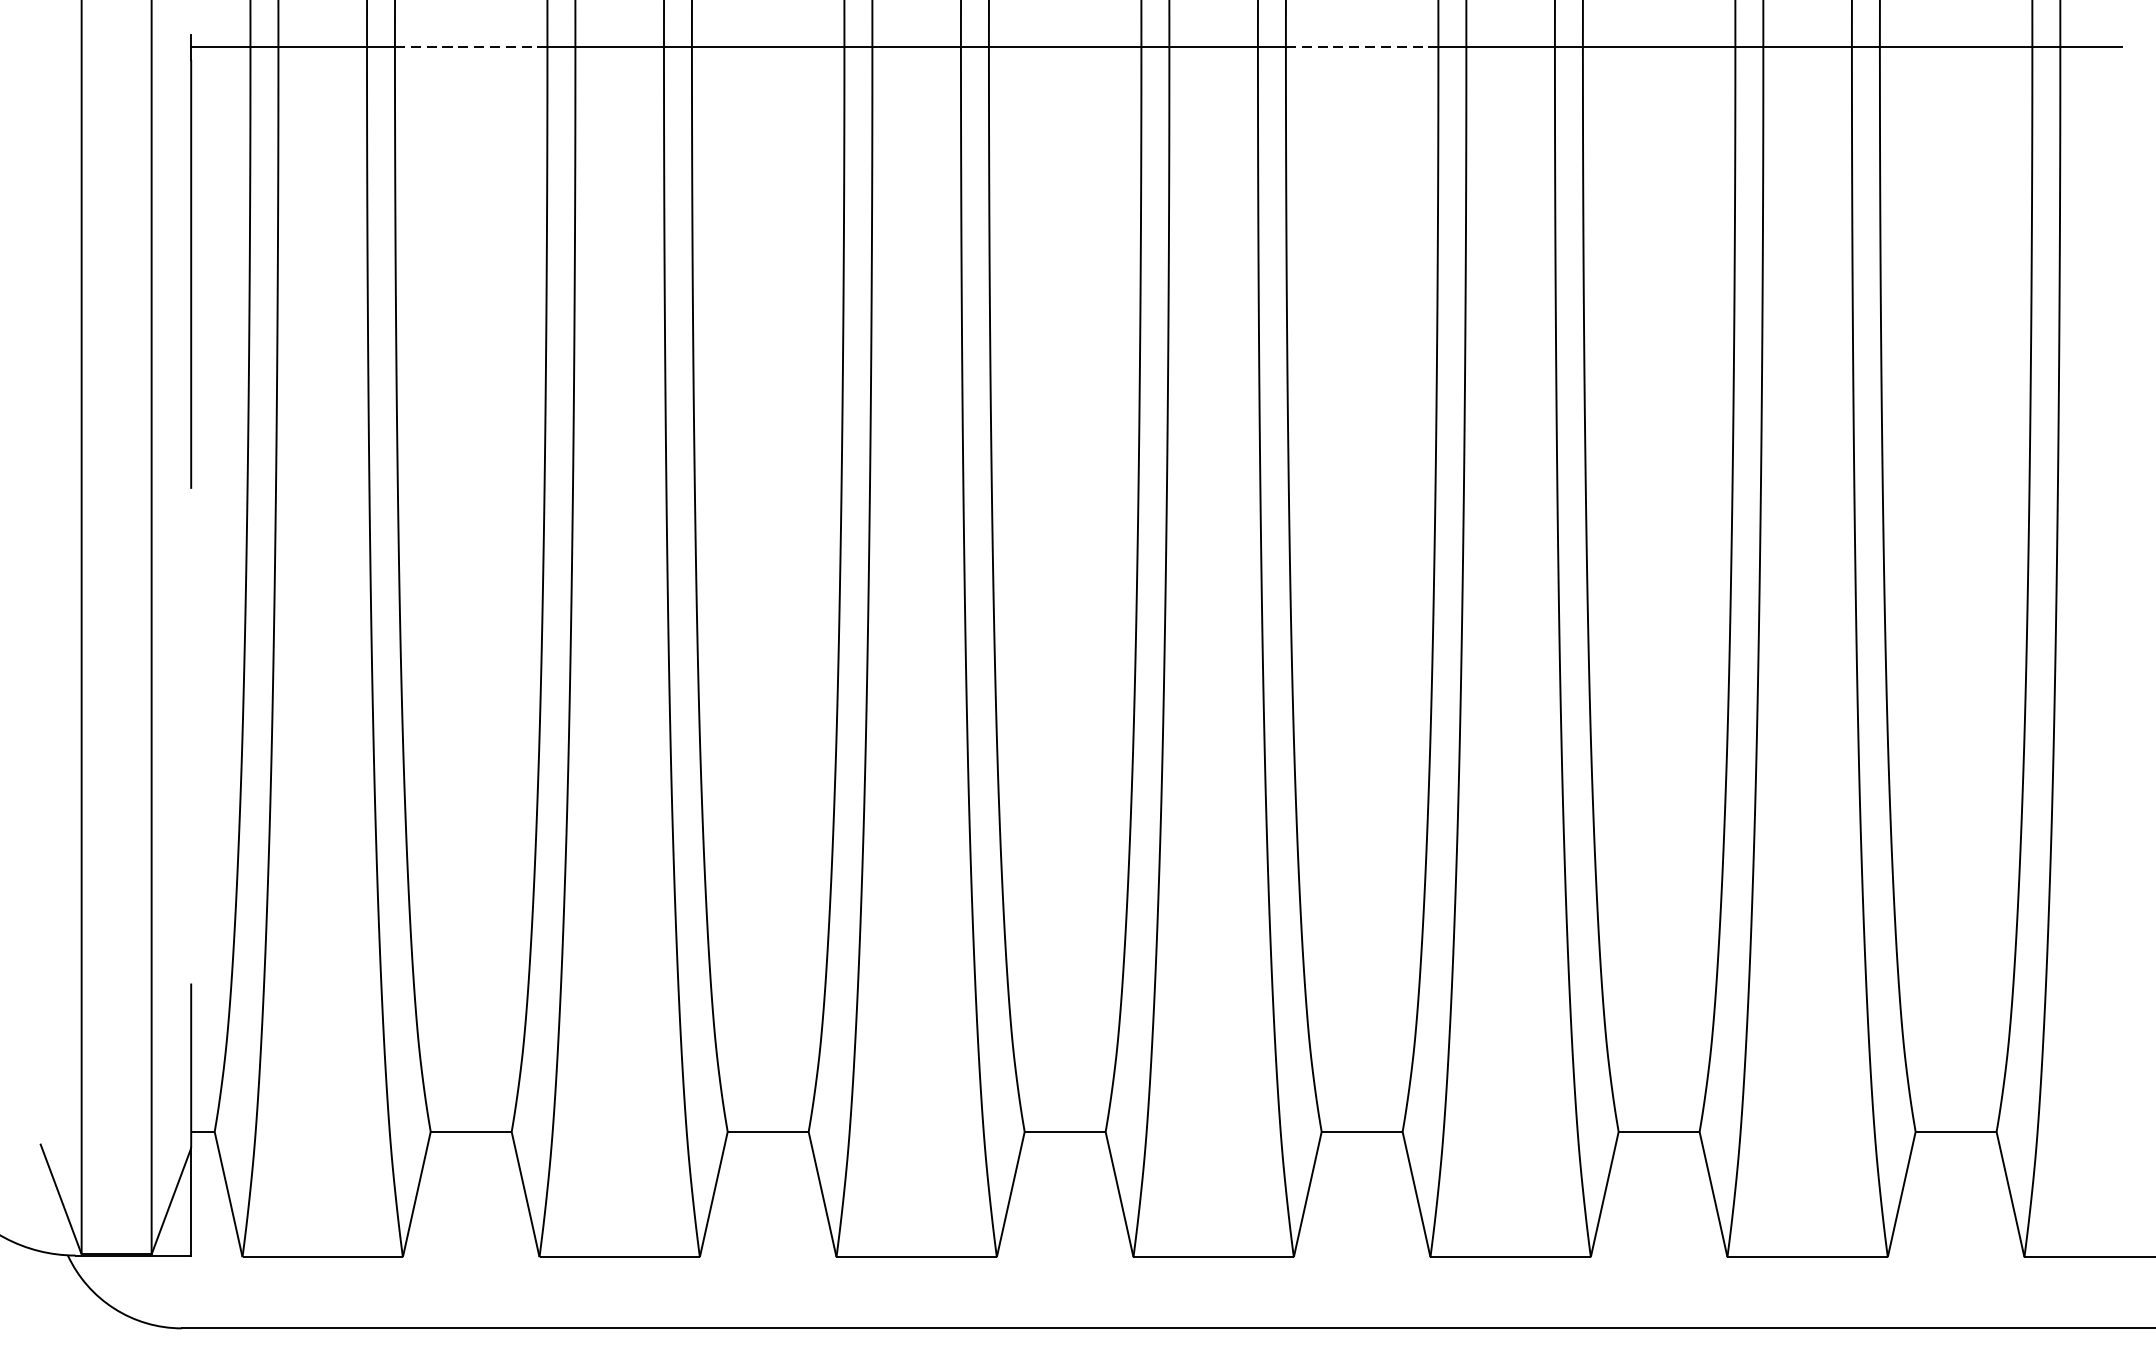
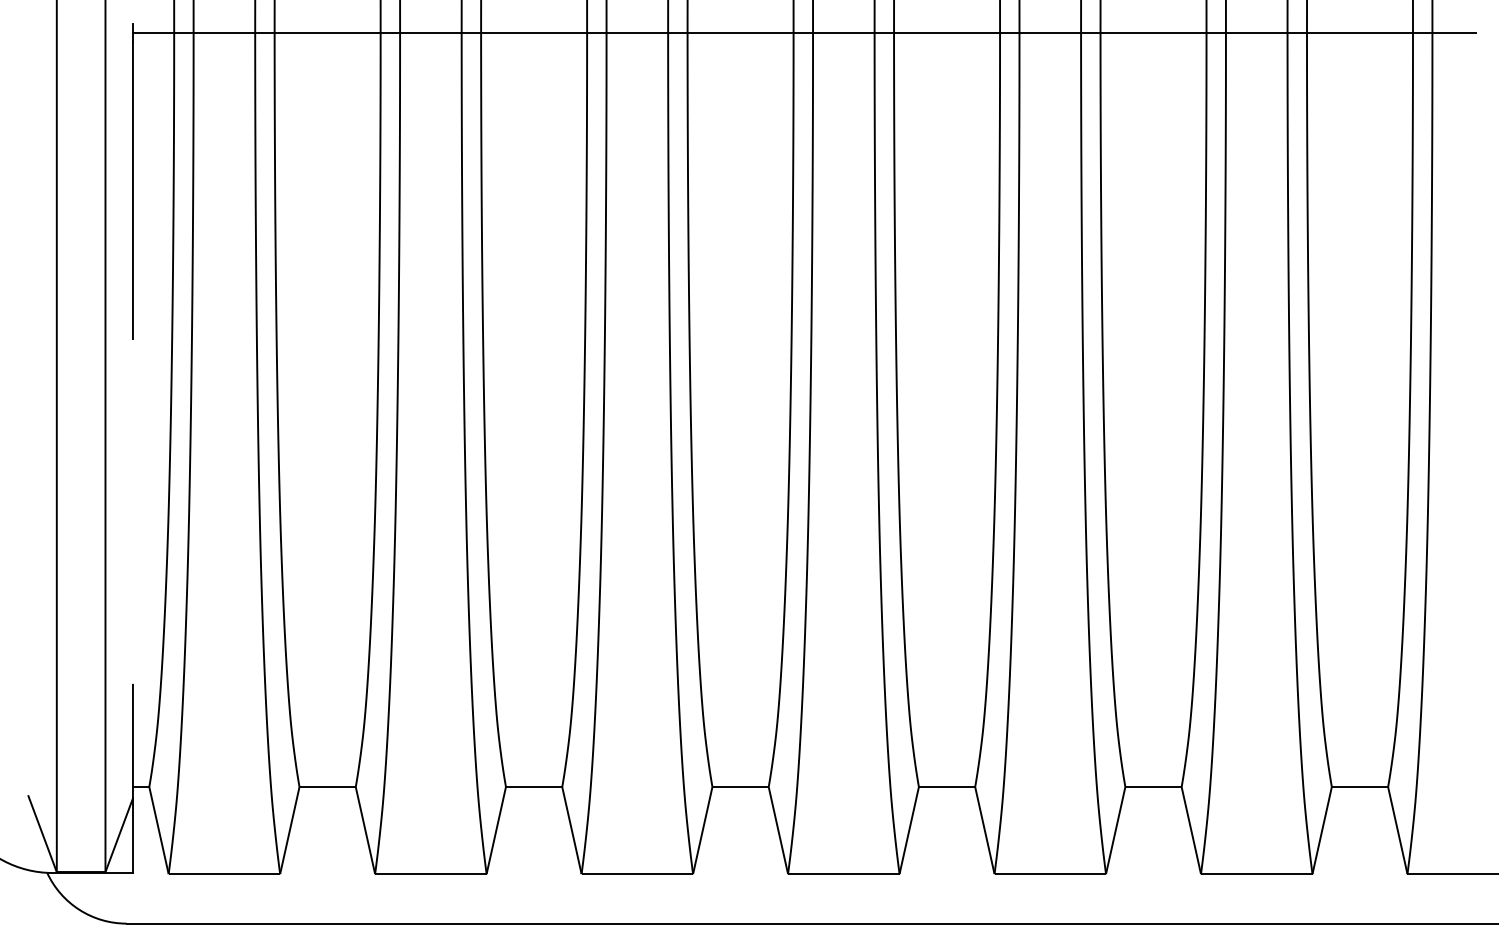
line: (470, 46) -> (327, 32), dashed -> solid
line: (1361, 46) -> (946, 32), dashed -> solid

